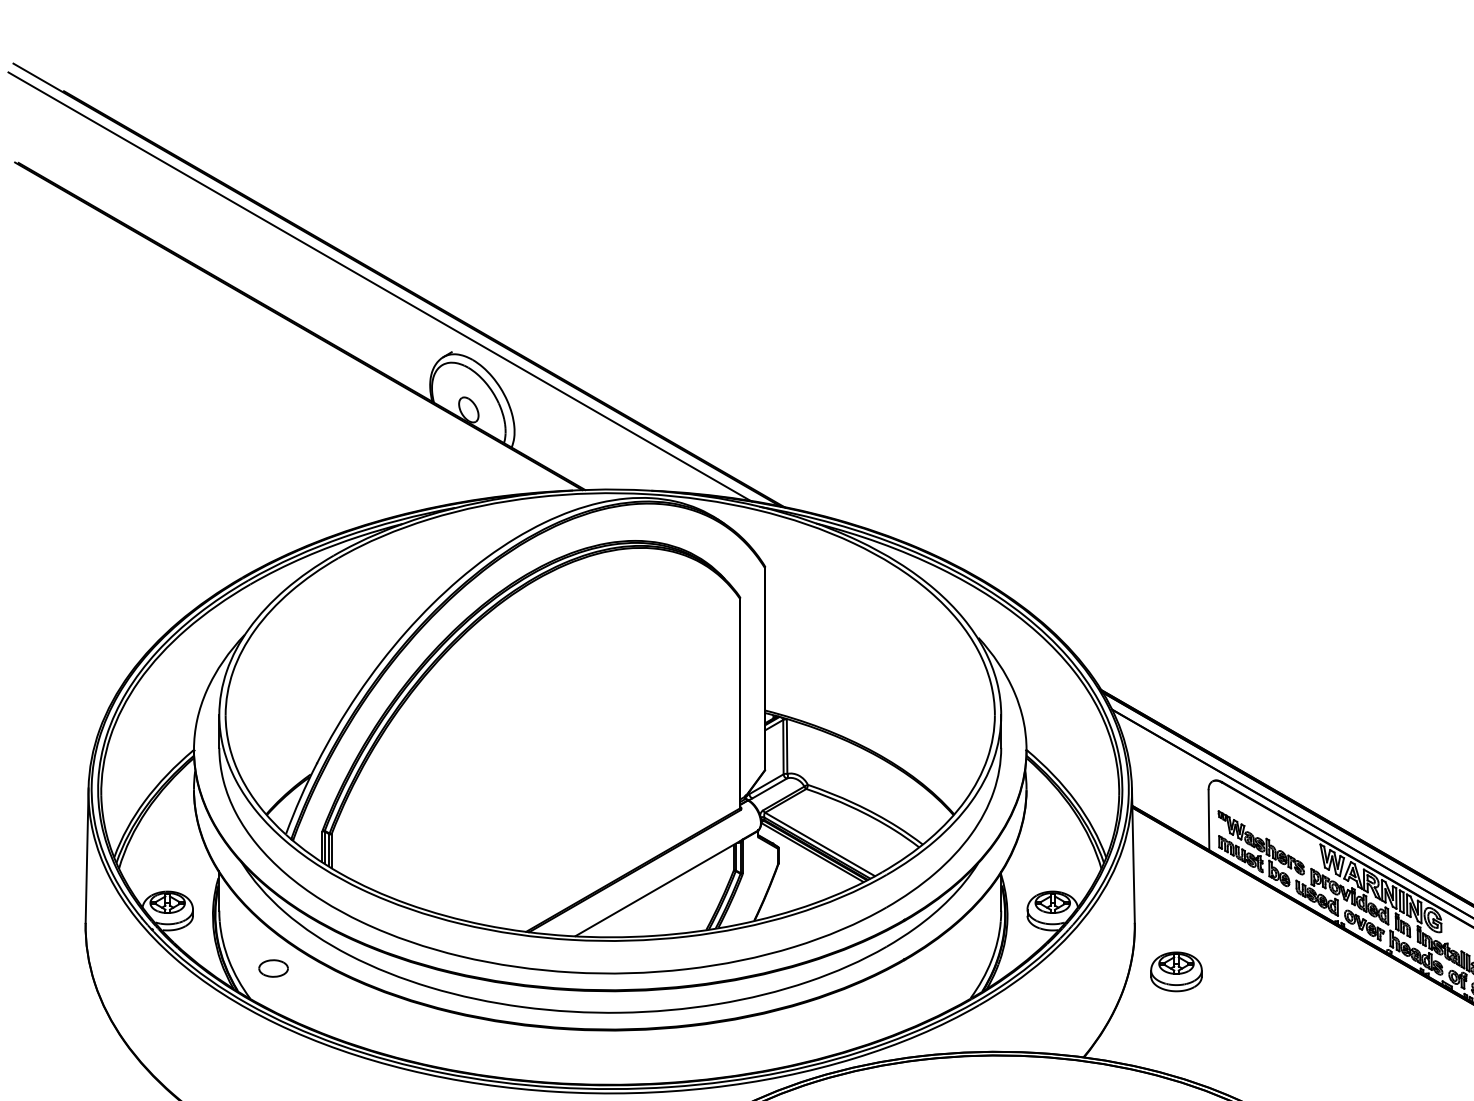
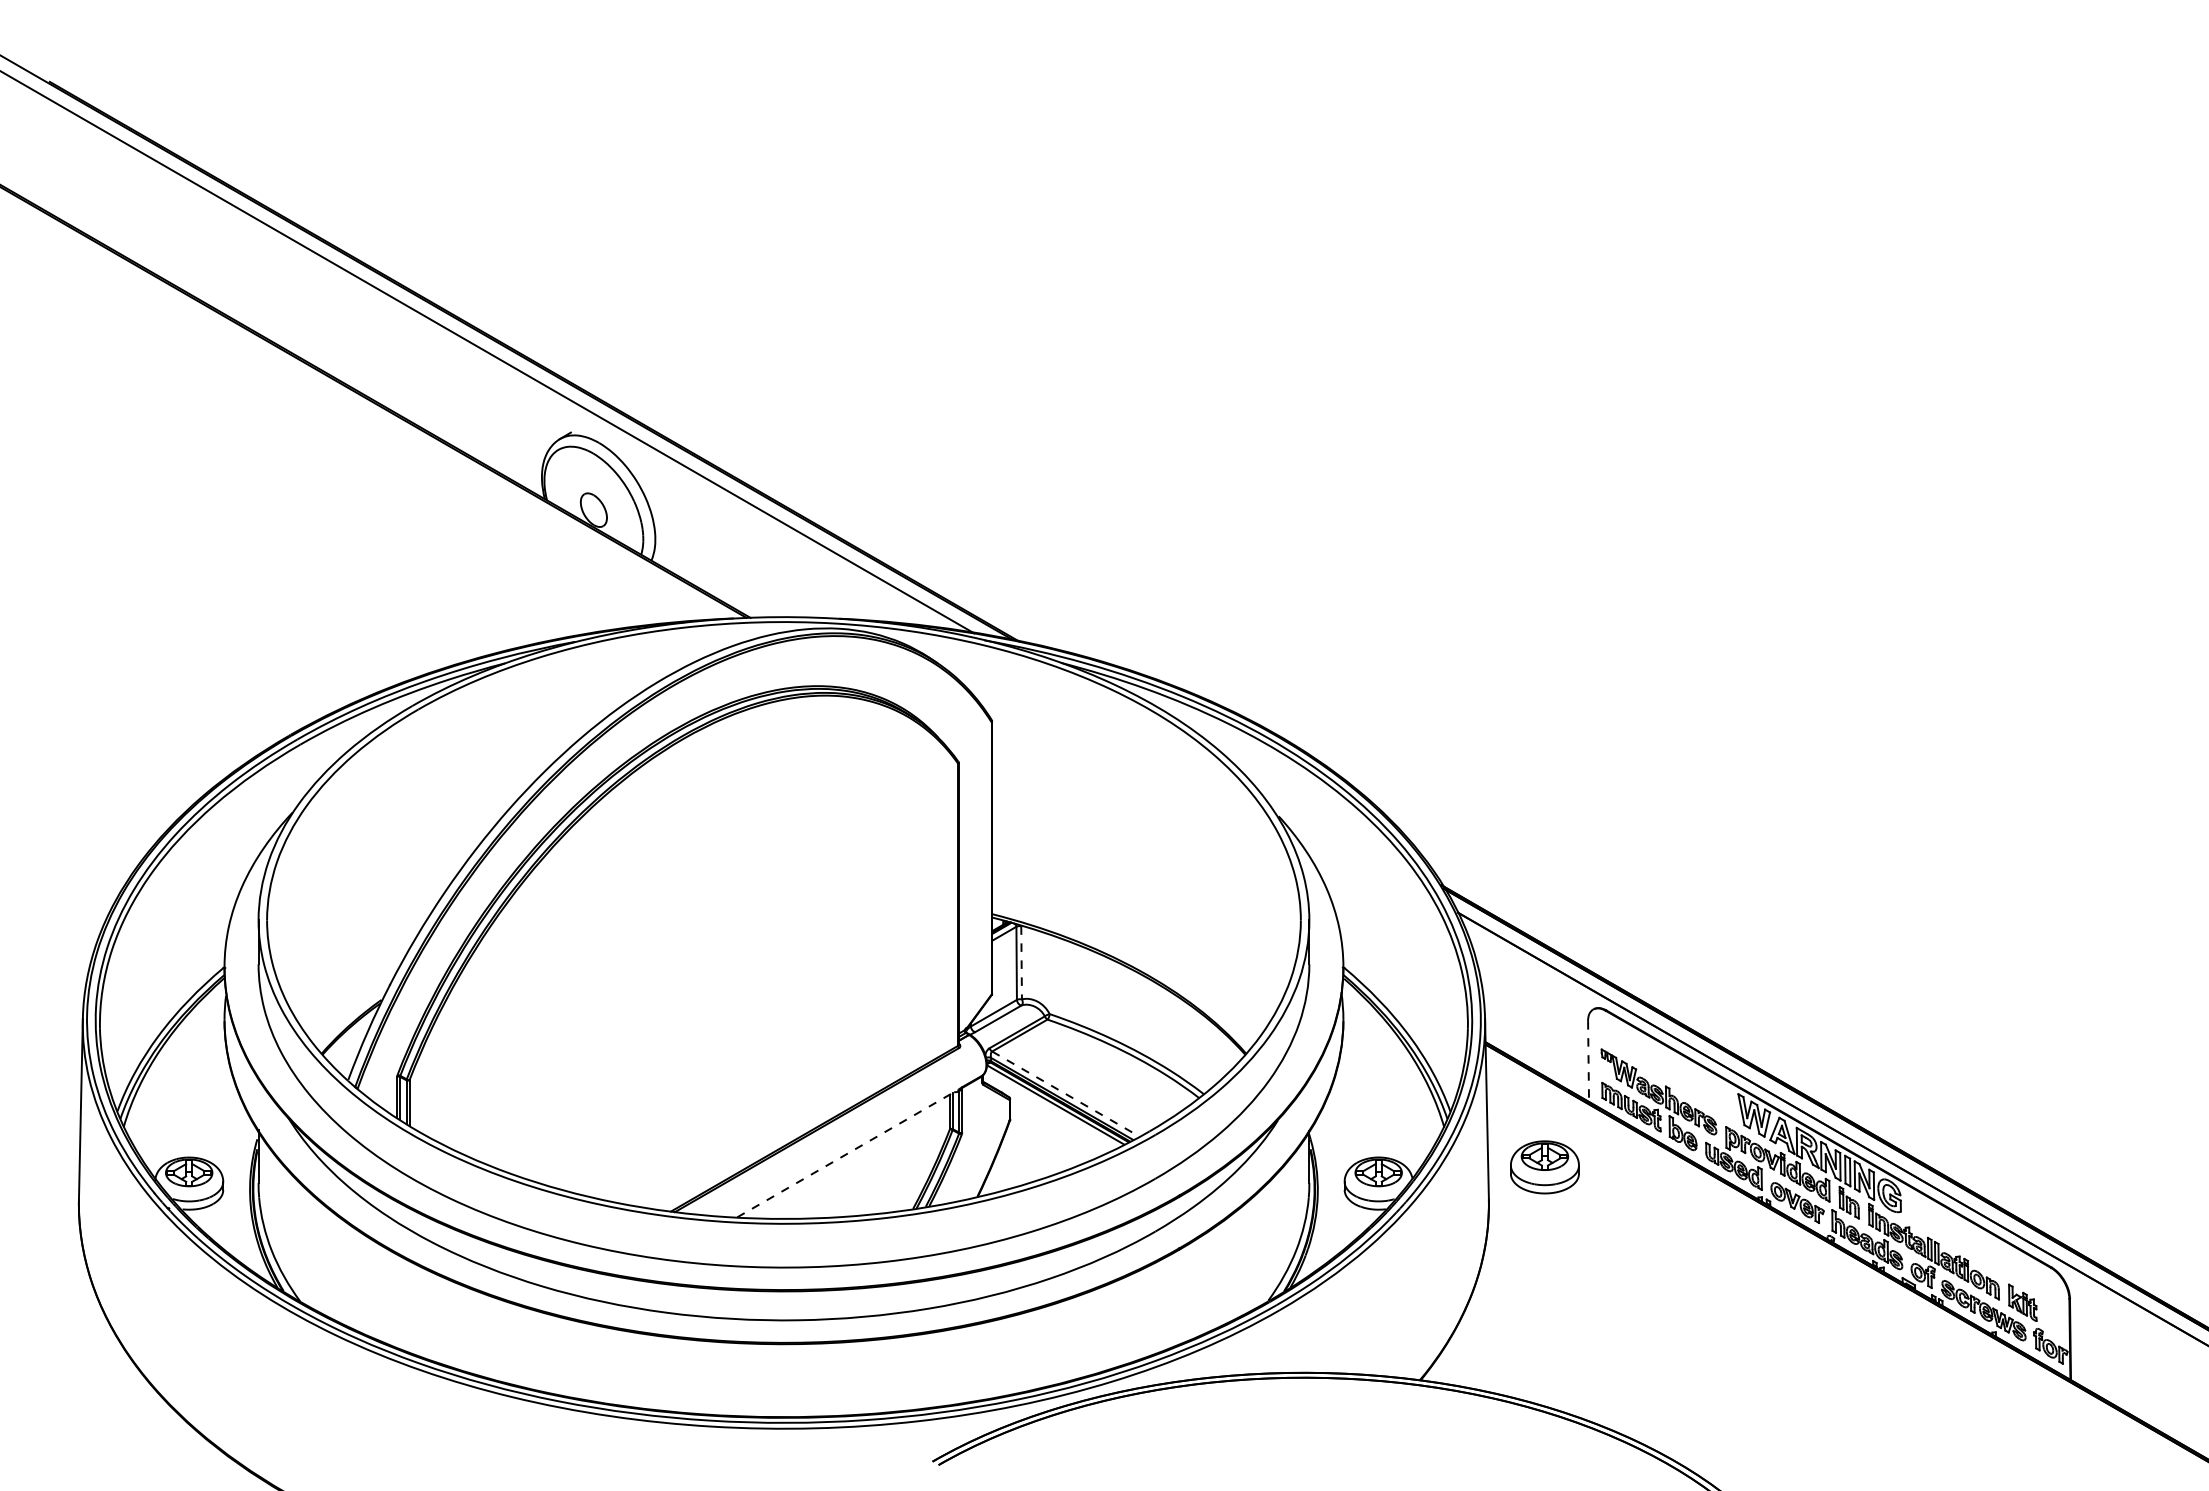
line: (787, 746) -> (1021, 962), solid -> dashed
line: (1208, 820) -> (1588, 1062), solid -> dashed
line: (819, 844) -> (1065, 1094), solid -> dashed
line: (657, 888) -> (847, 1153), solid -> dashed
part: (273, 968) -> (331, 1260), removed
part: (1176, 971) -> (1544, 1167), moved

